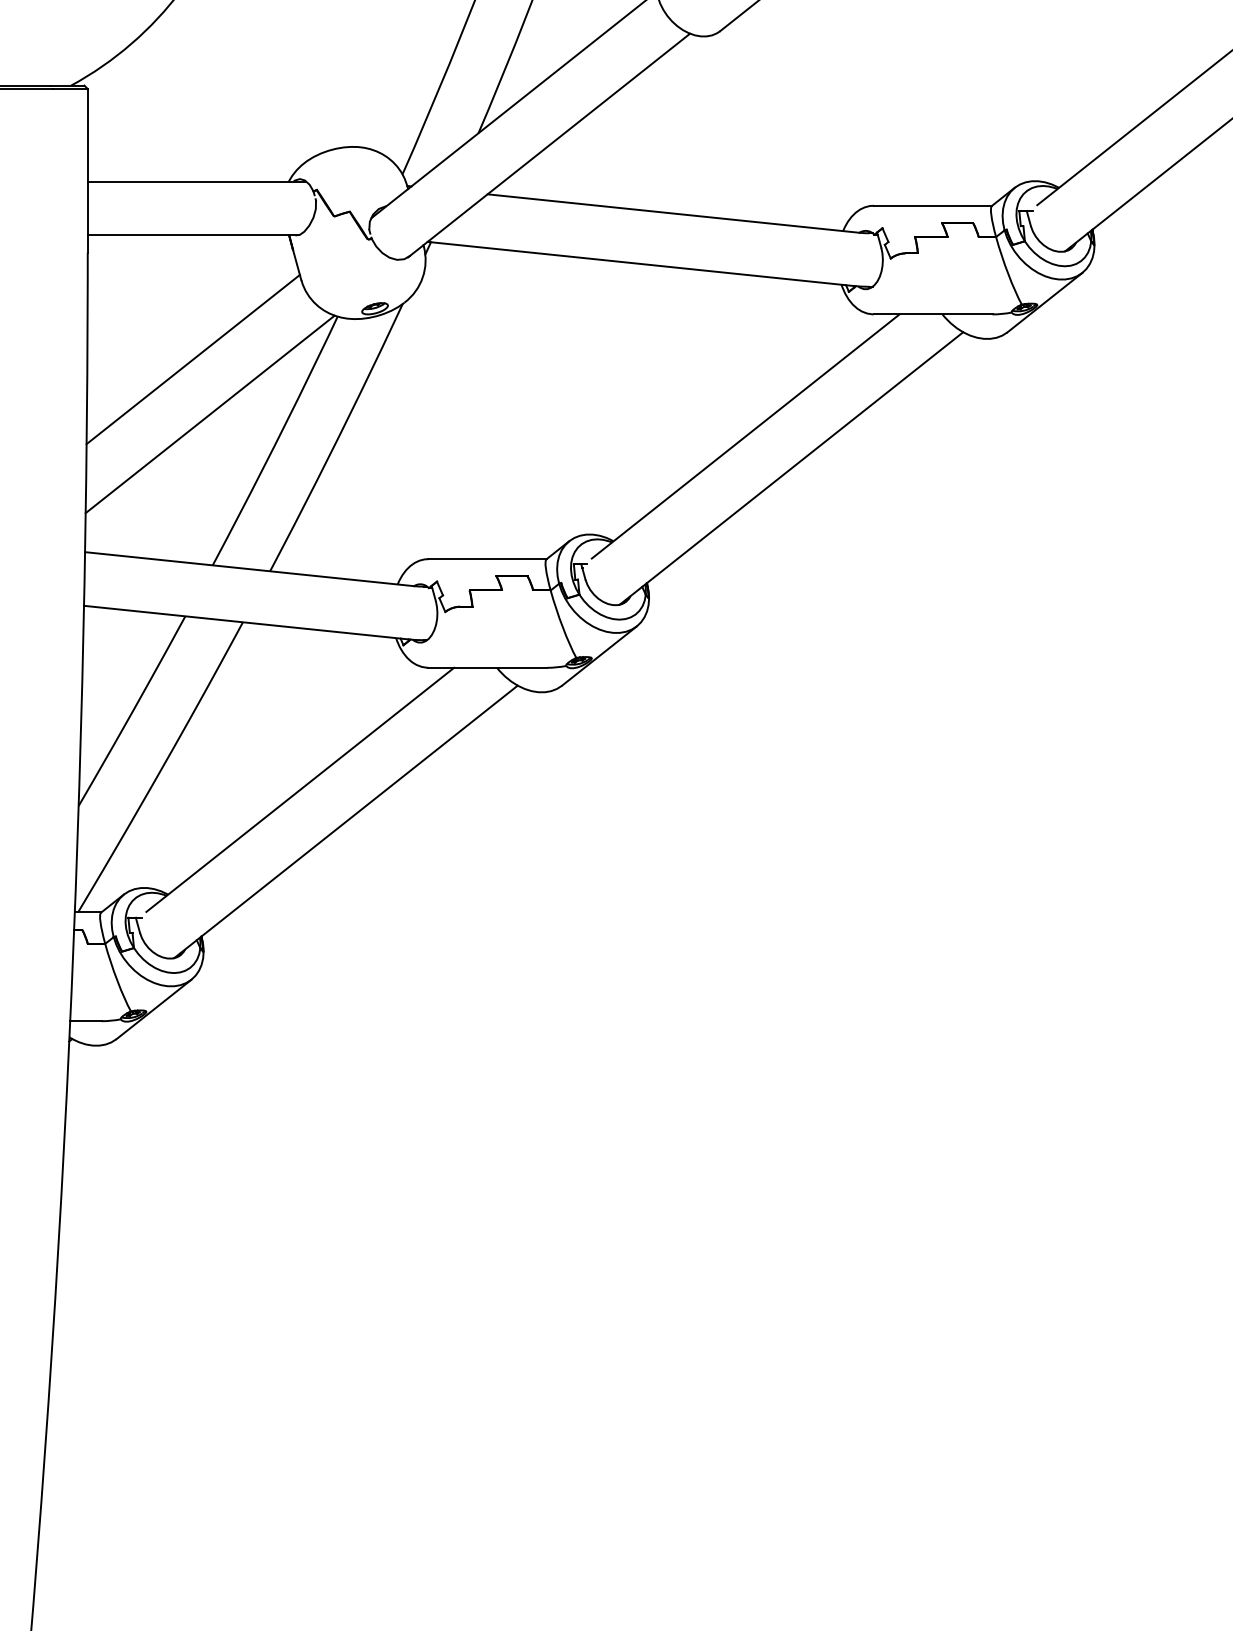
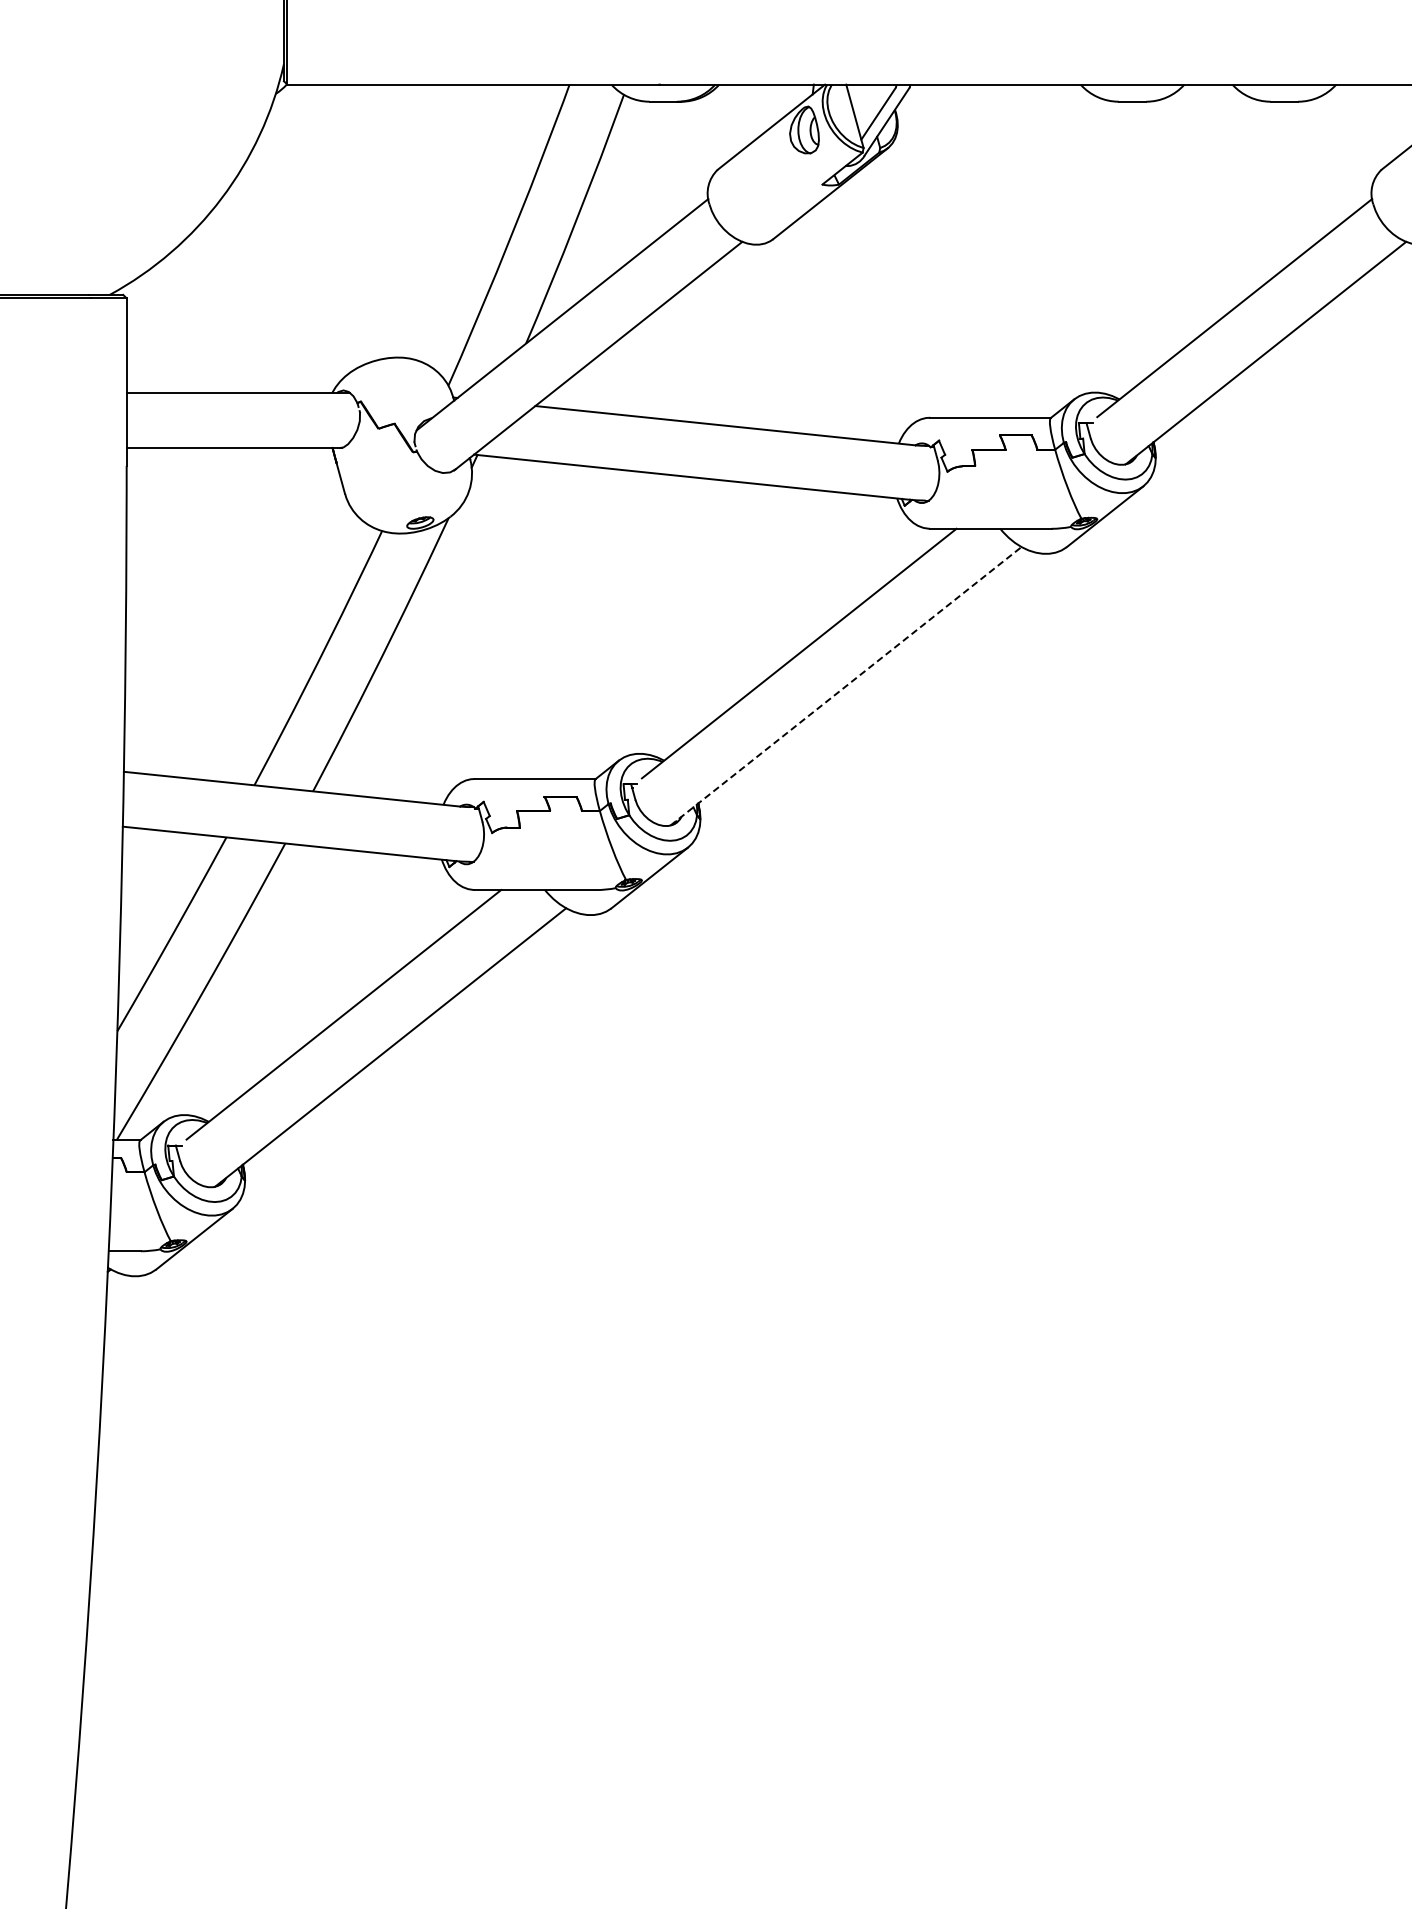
line: (193, 359) -> (234, 574), removed
line: (209, 413) -> (251, 630), removed
line: (791, 468) -> (846, 686), solid -> dashed

